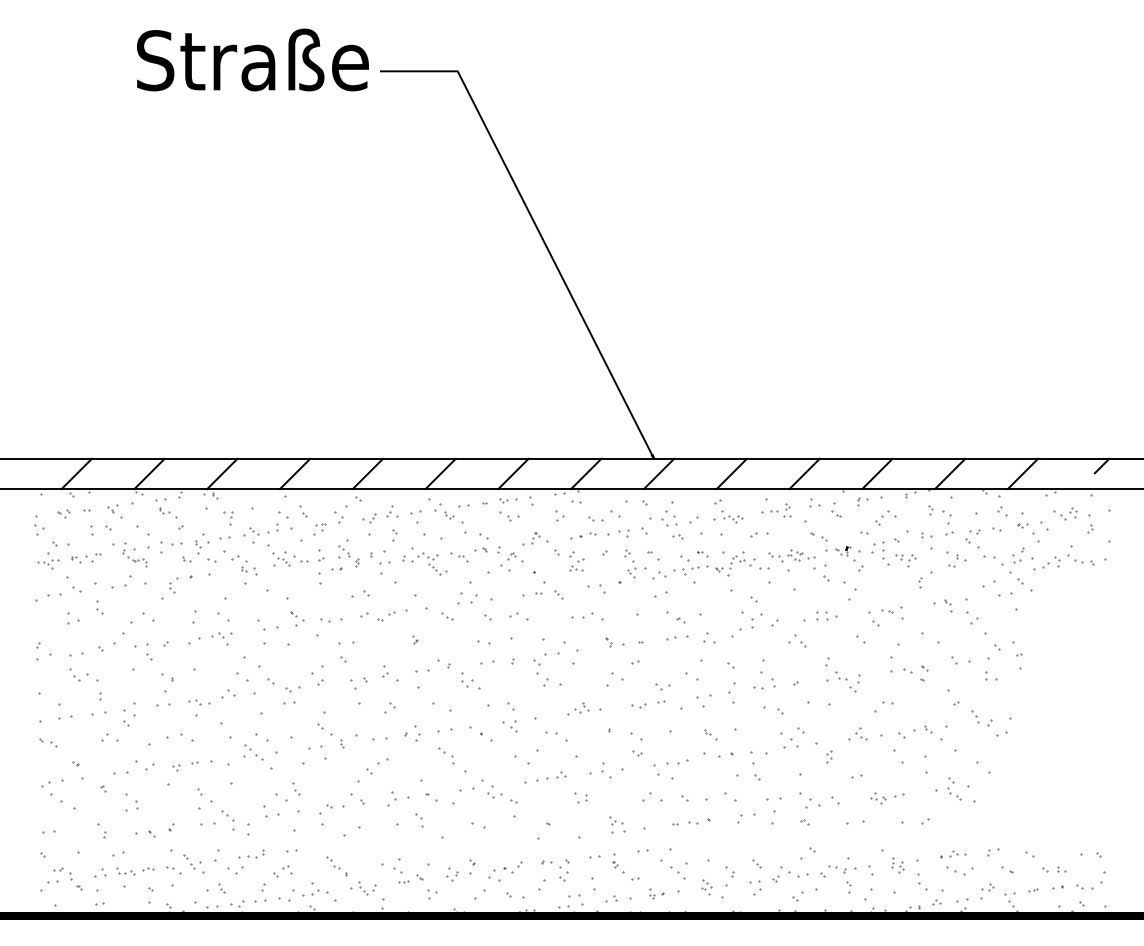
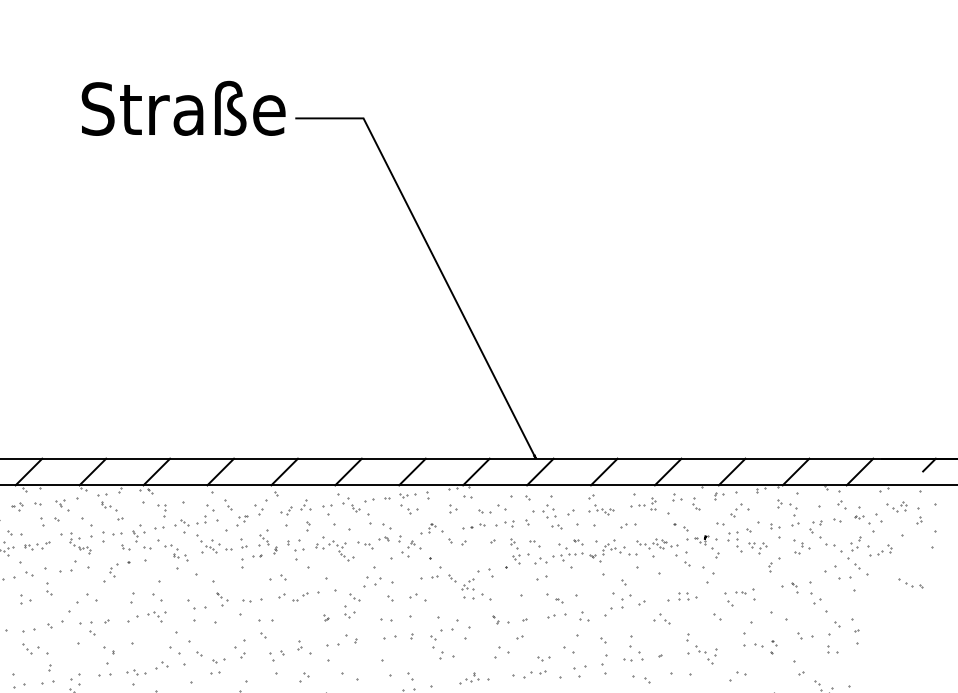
part: (1080, 559) -> (910, 583), moved
part: (576, 564) -> (467, 584), moved
part: (467, 679) -> (350, 612), moved
part: (638, 705) -> (522, 675), size x1.6

